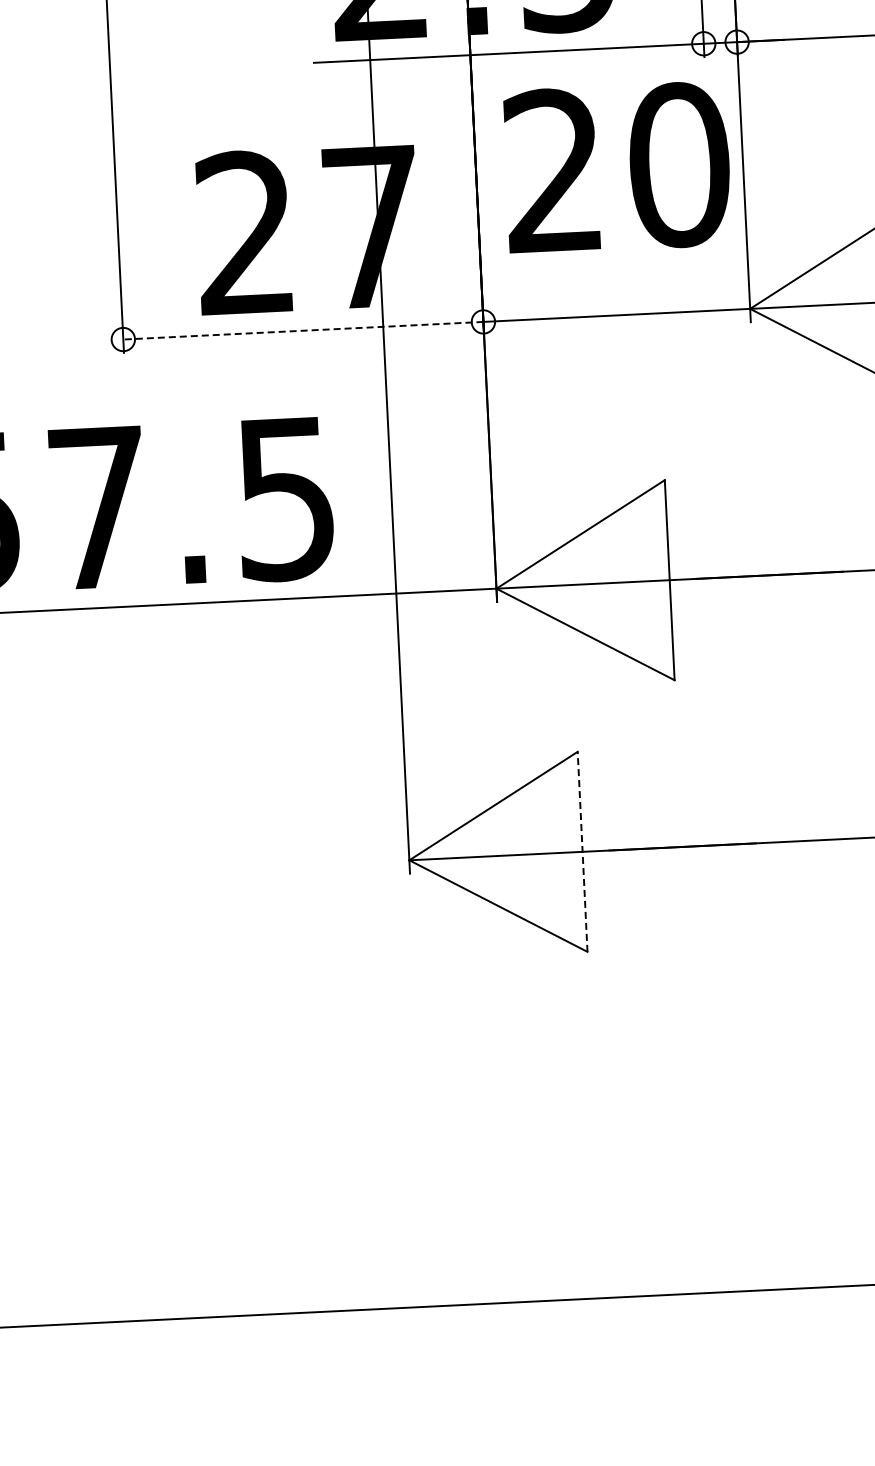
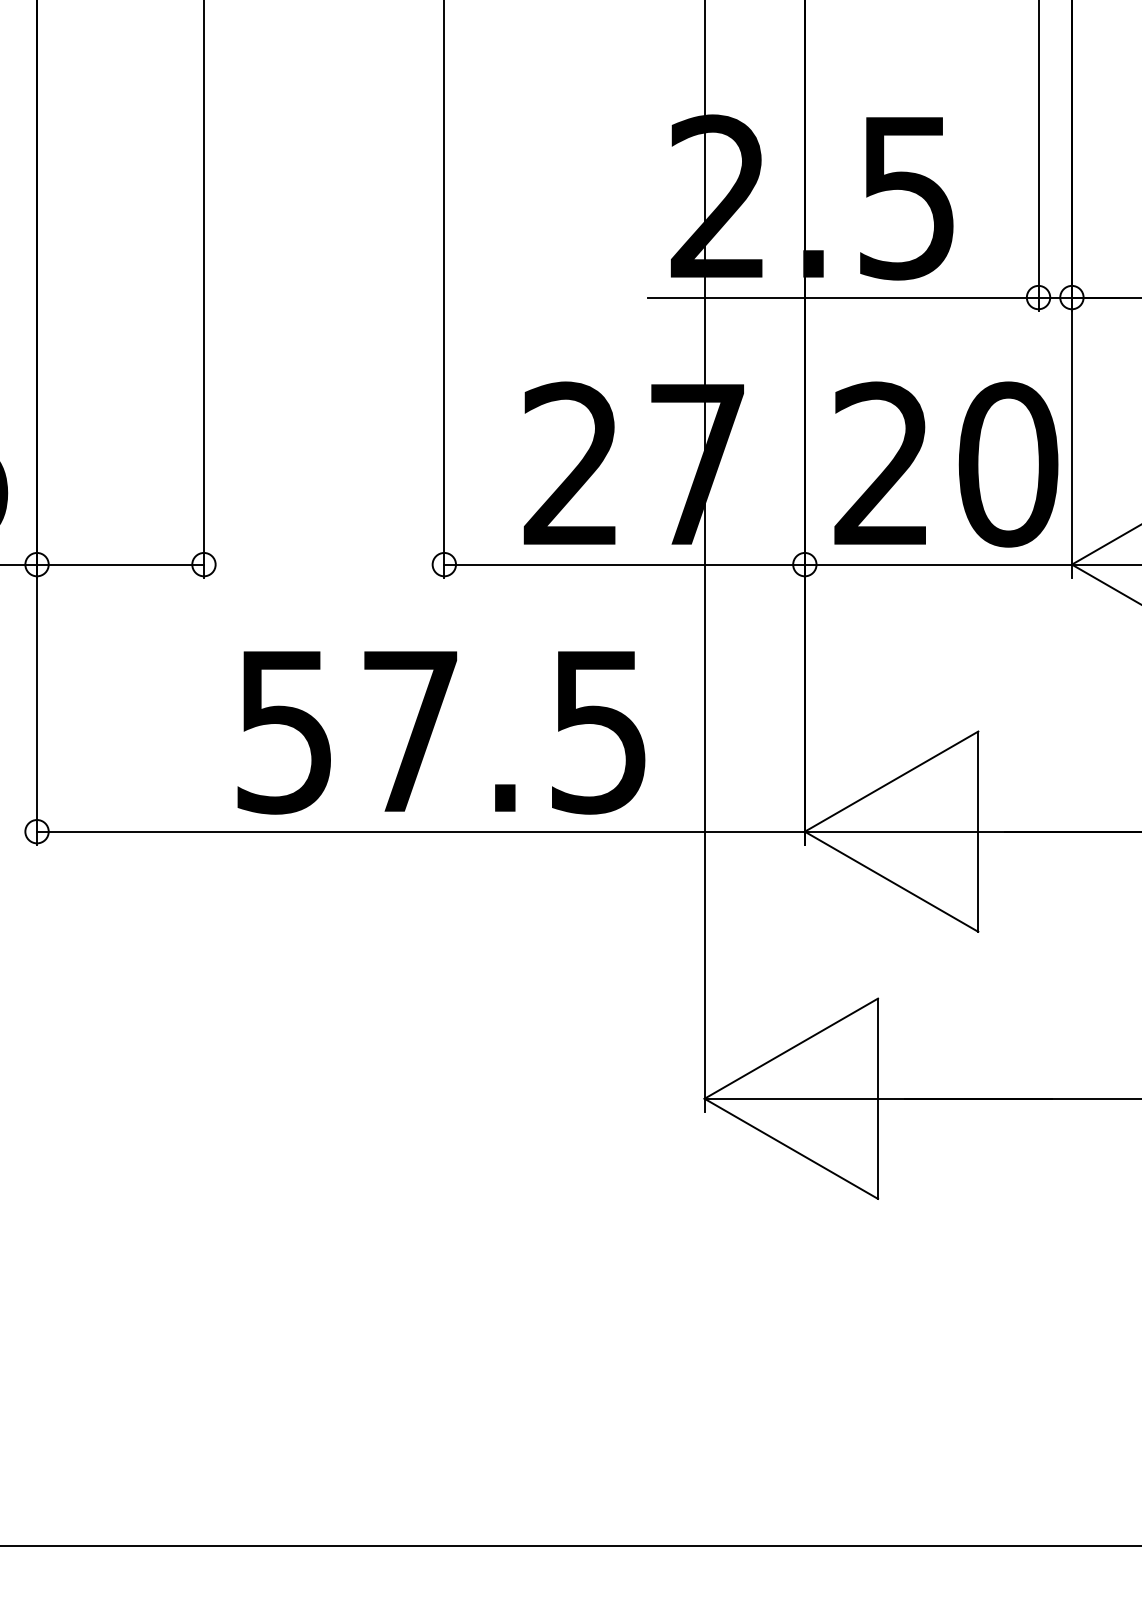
text: (617, 168) -> (946, 464), moved
line: (303, 330) -> (624, 564), dashed -> solid
line: (583, 851) -> (878, 1098), dashed -> solid

